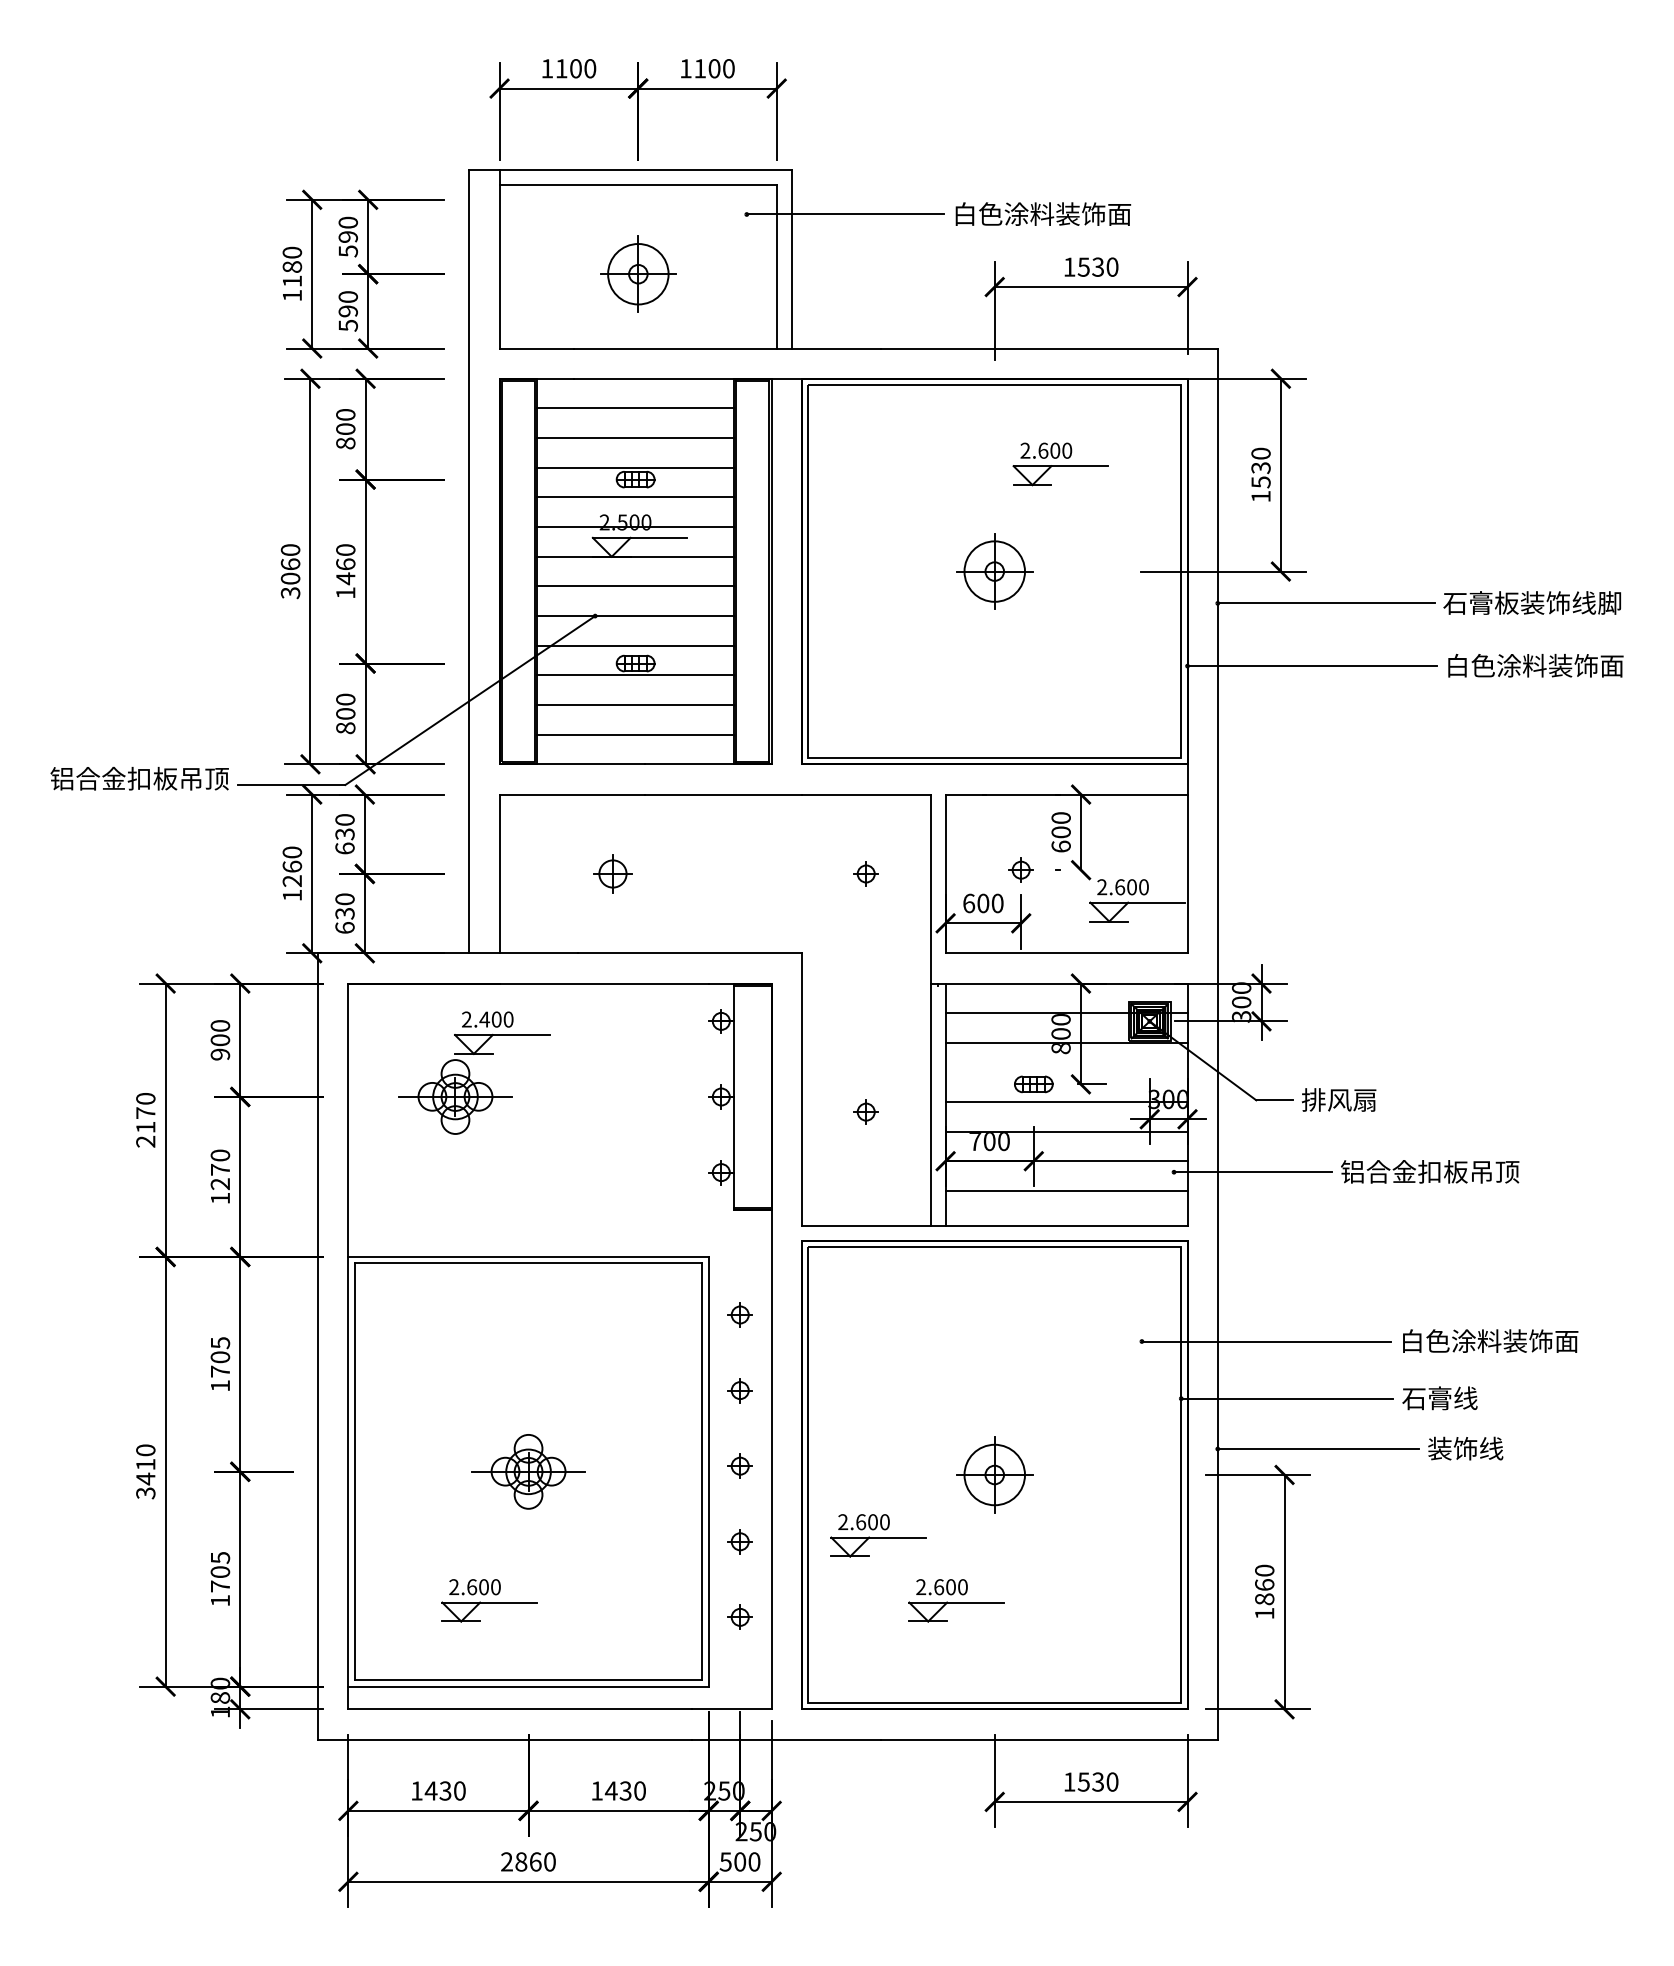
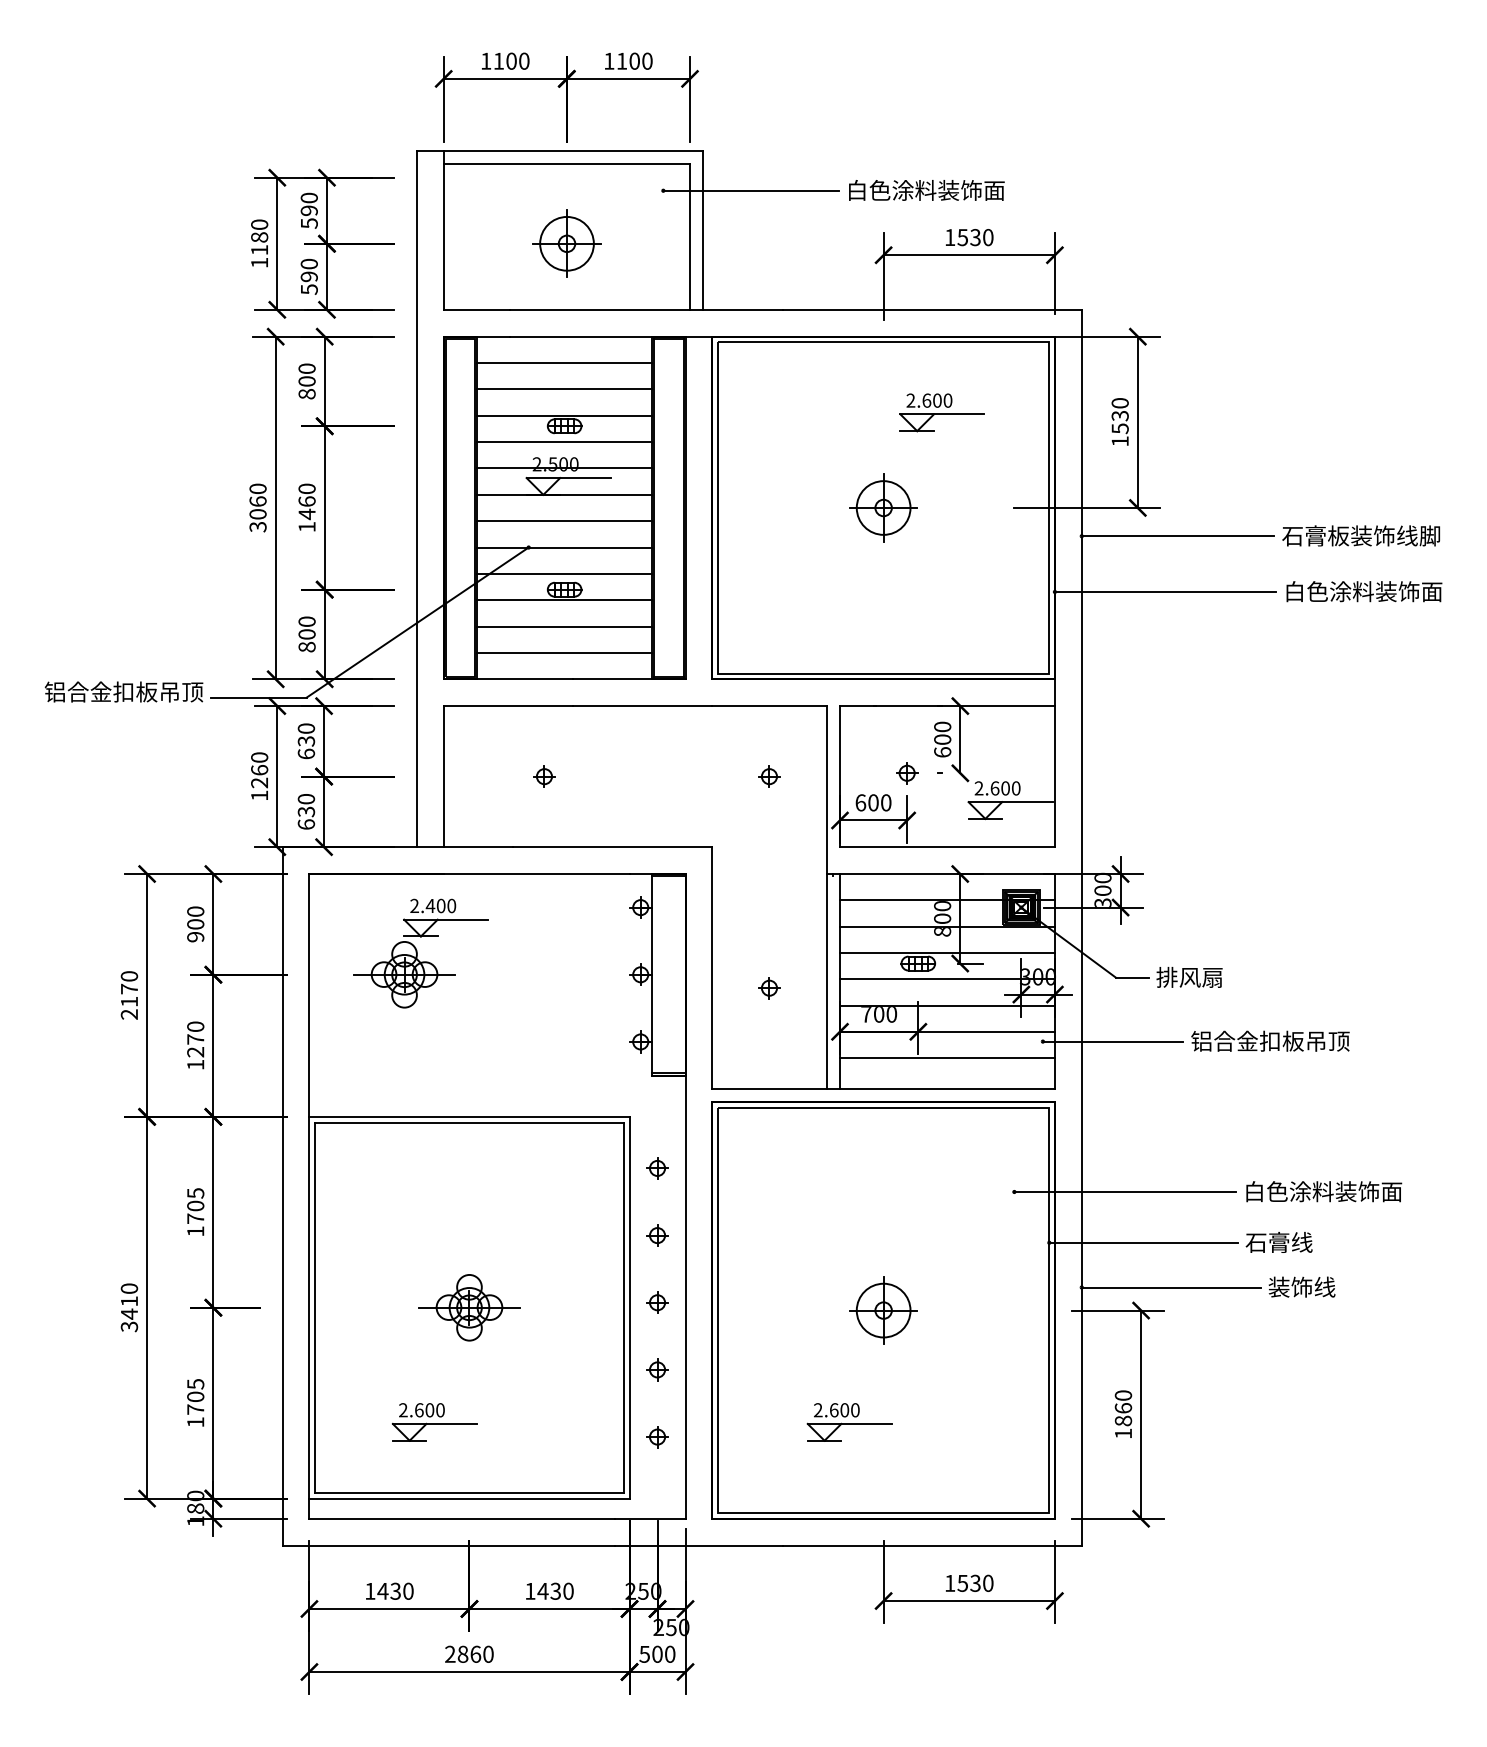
part: (612, 873) -> (544, 776), size x0.62
line: (1066, 1072) -> (947, 953), added
part: (878, 1535) -> (780, 1364), removed

